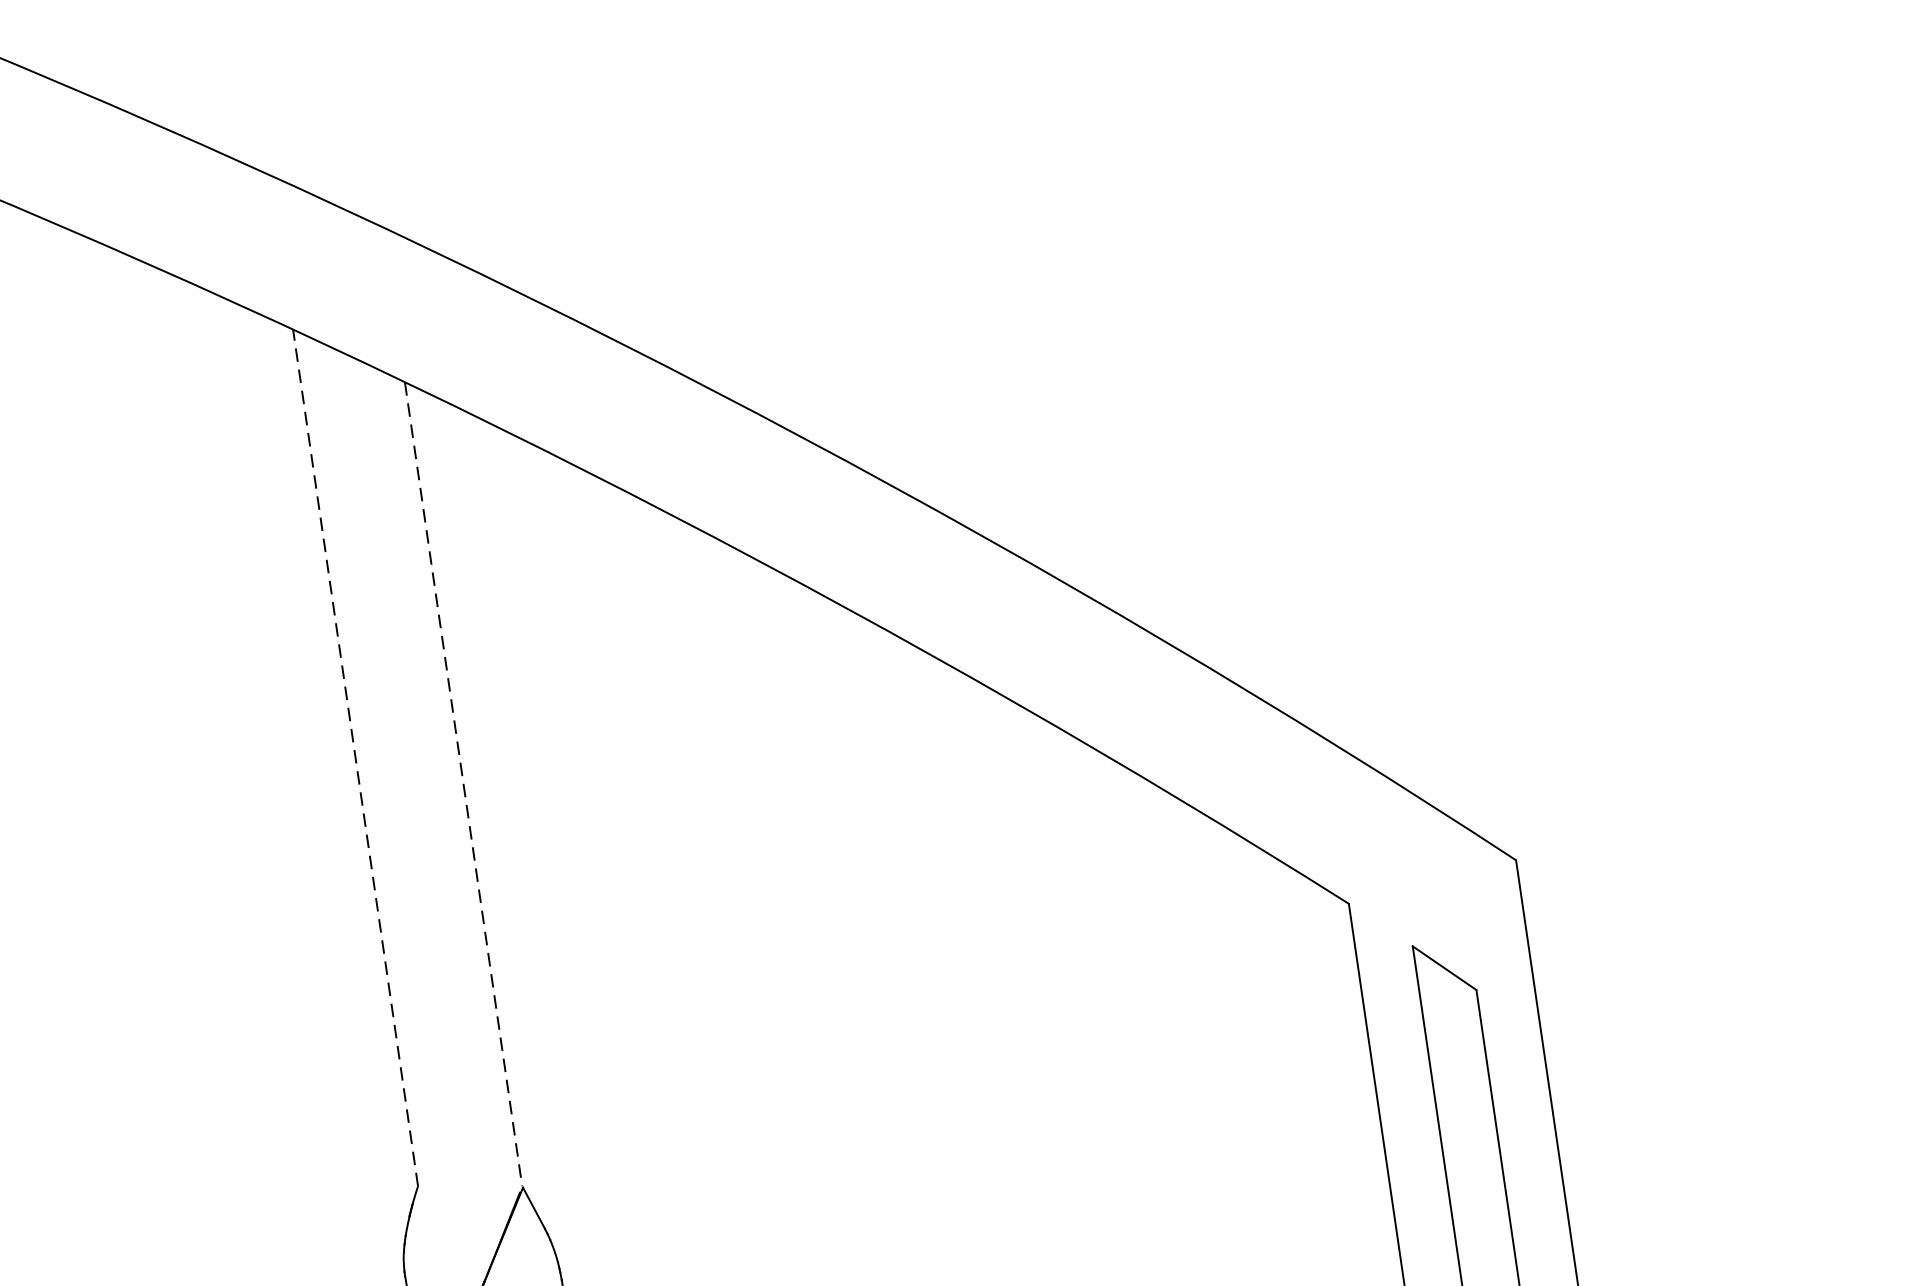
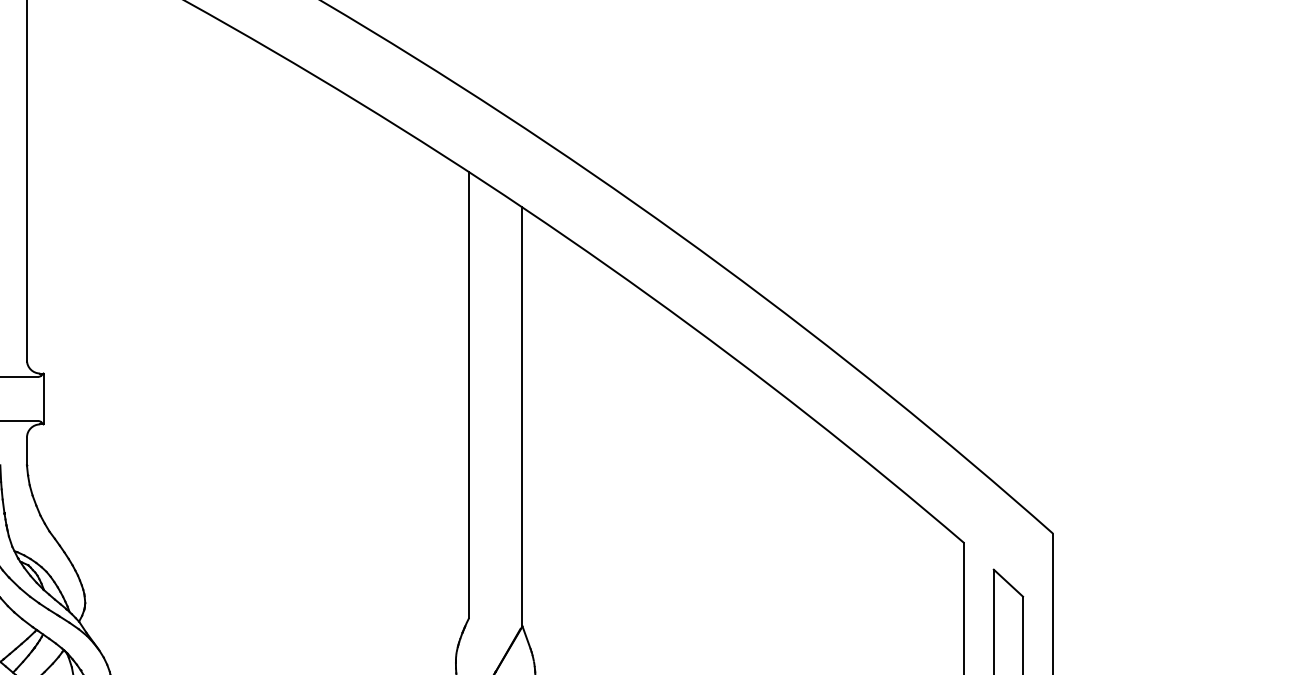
line: (356, 758) -> (469, 395), dashed -> solid
line: (464, 784) -> (522, 416), dashed -> solid

